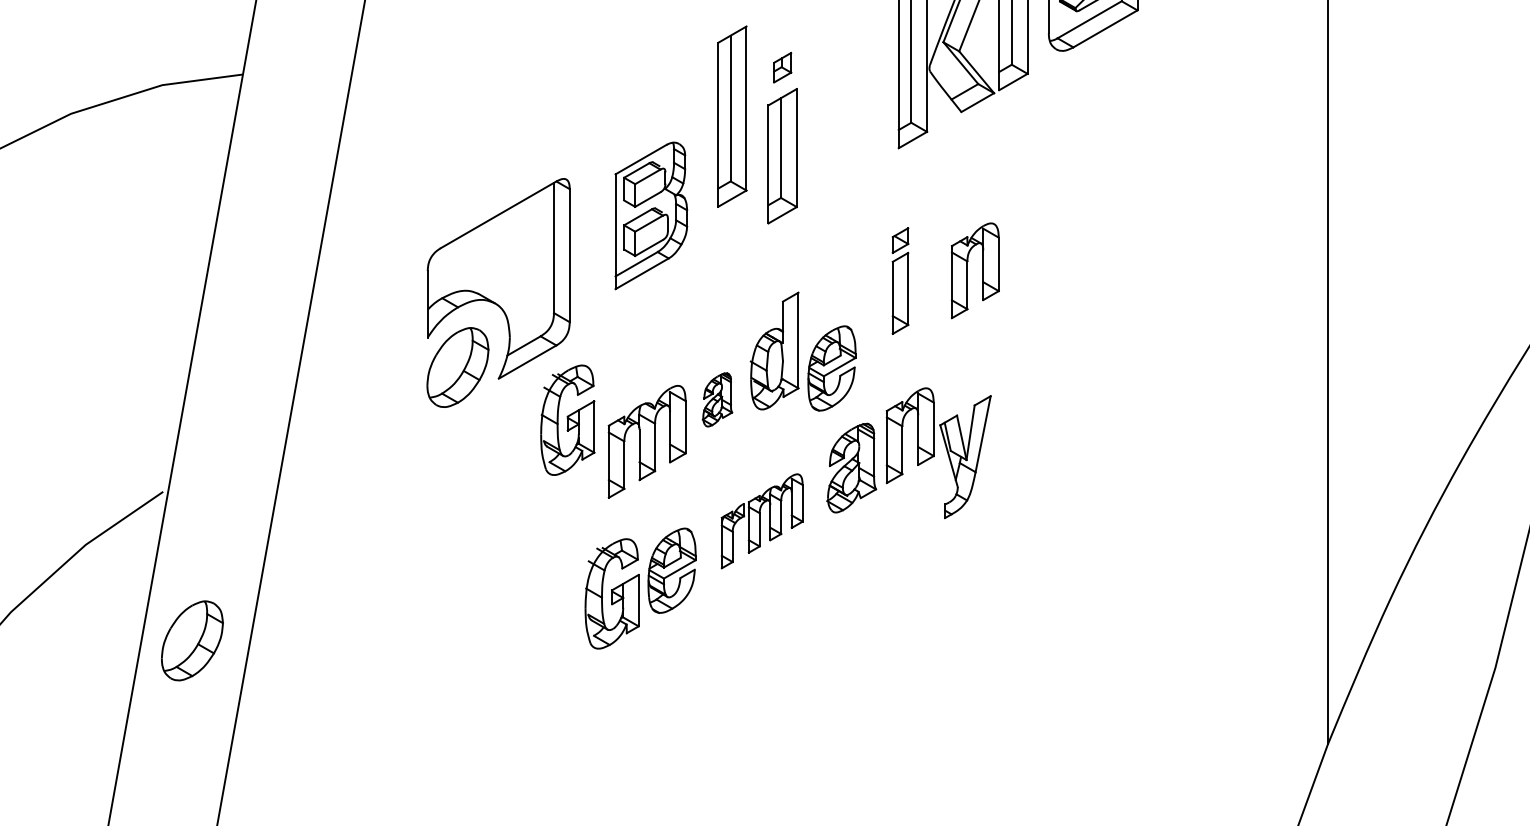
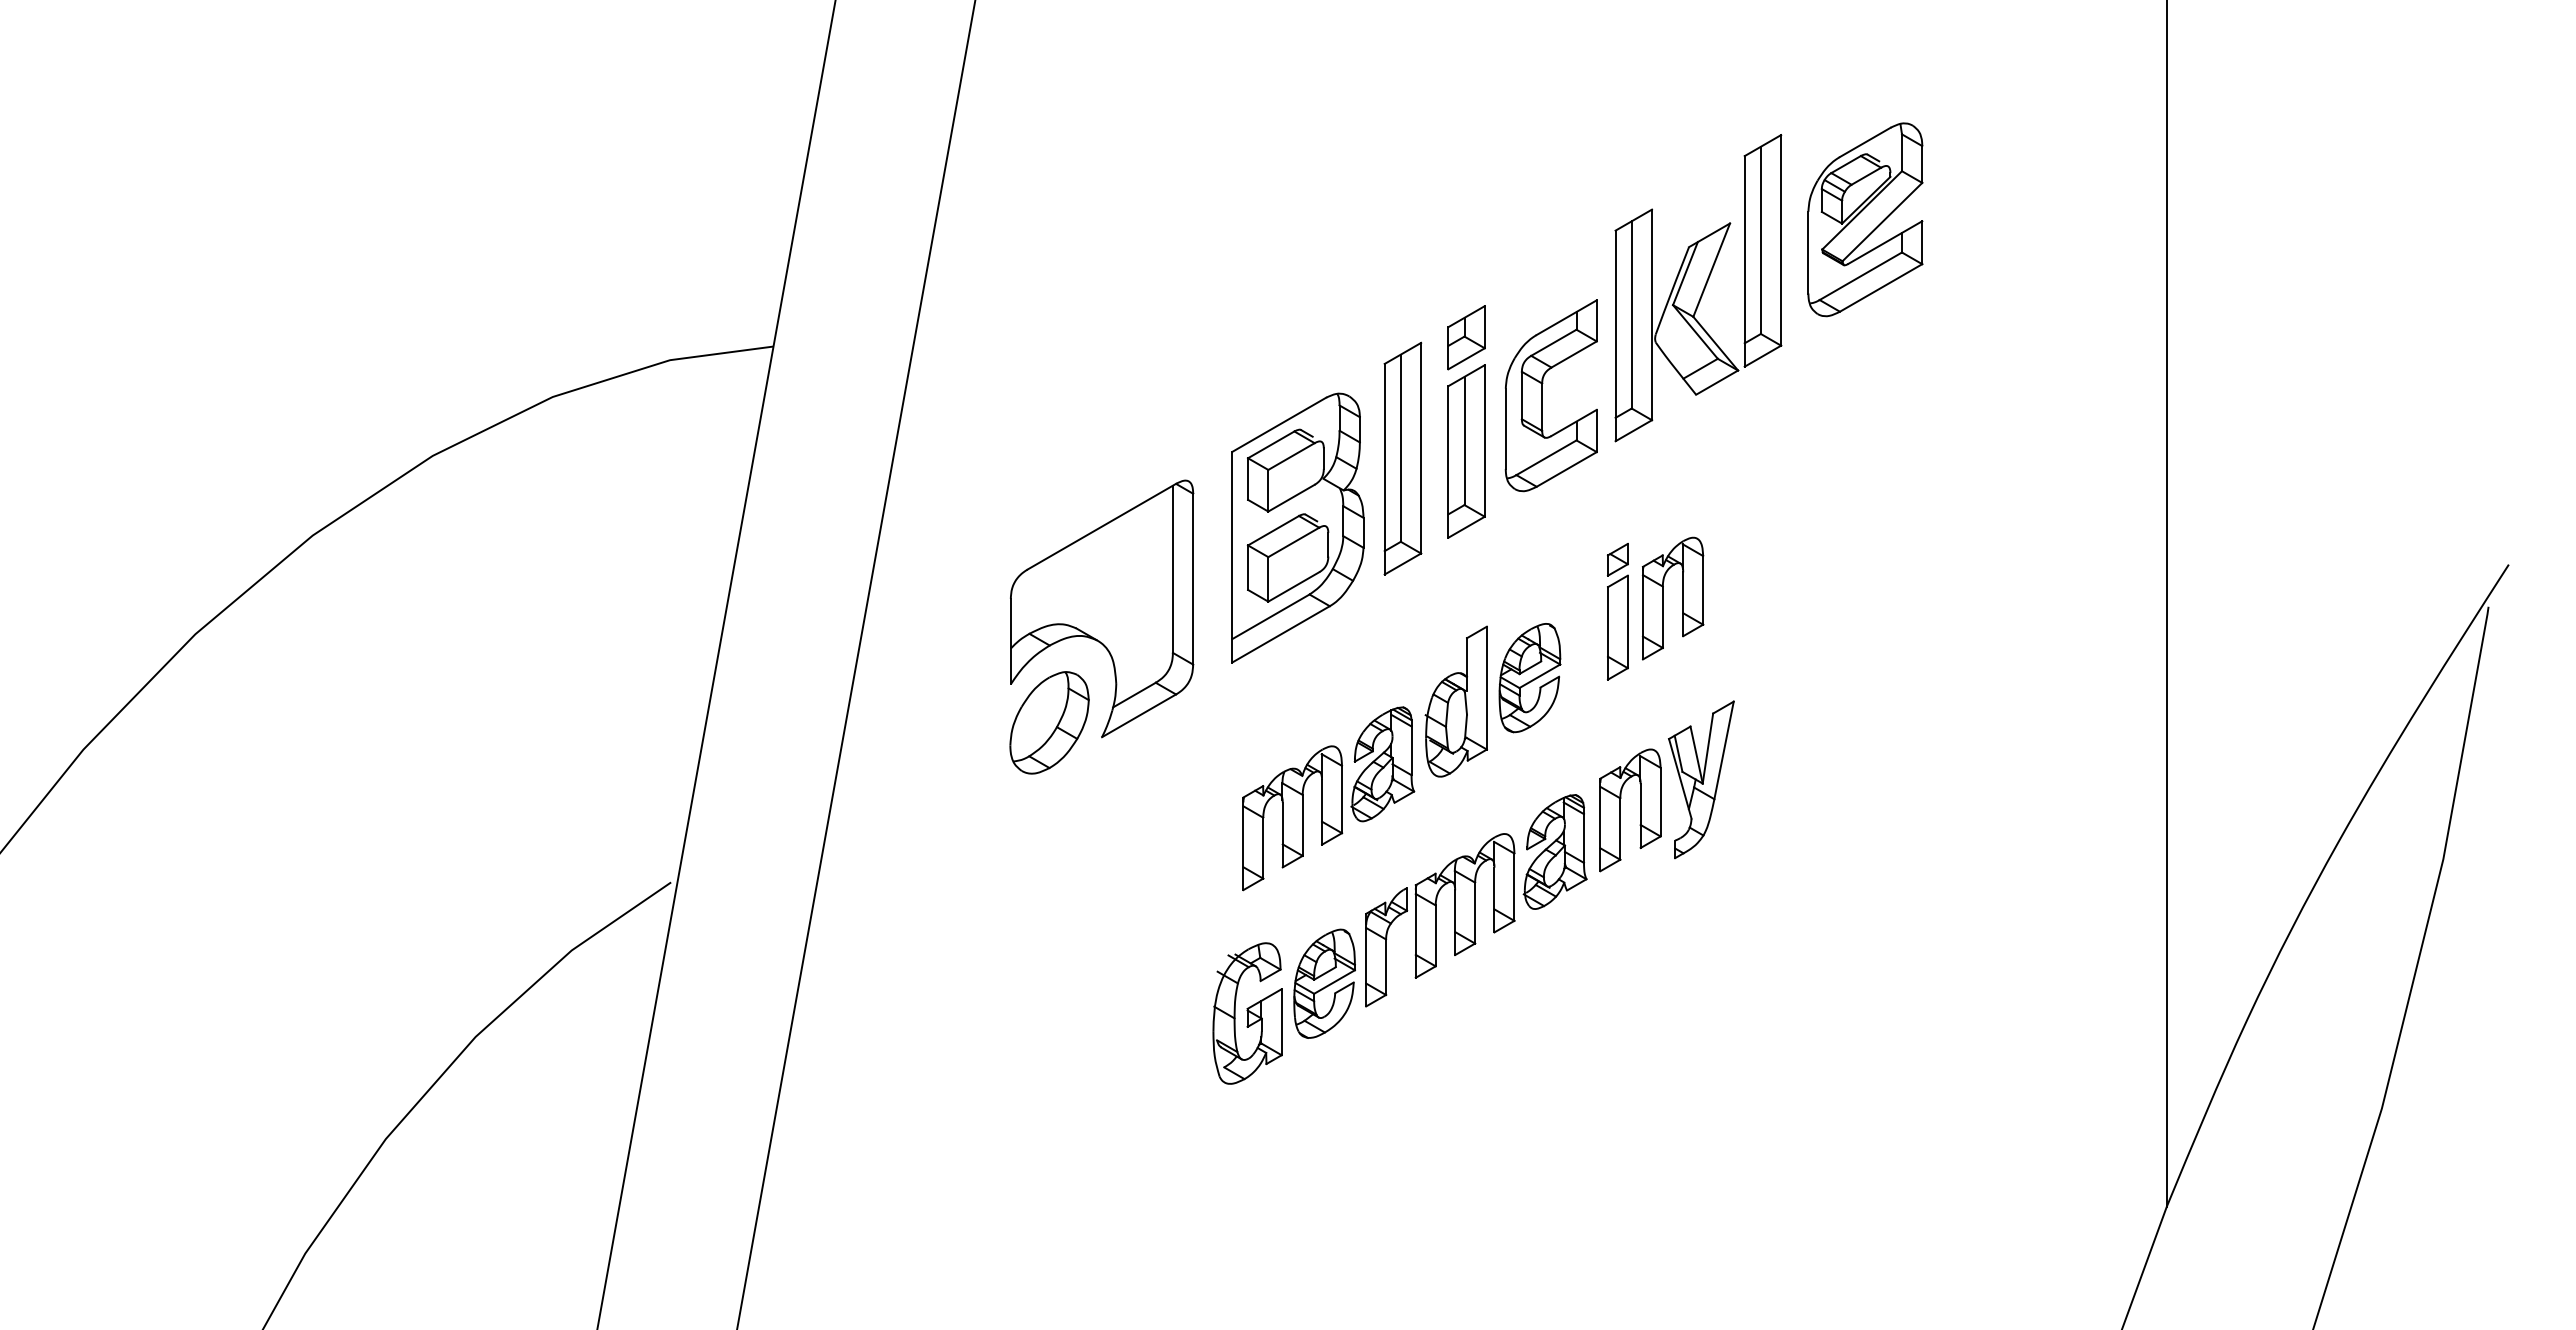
part: (782, 67) -> (1466, 337), size x1.67
part: (841, 112) -> (1542, 395), added
part: (731, 116) -> (1402, 458), moved
part: (650, 215) -> (1297, 527), size x1.43
part: (982, 270) -> (1682, 598), moved
part: (831, 368) -> (1529, 678), moved
part: (717, 399) -> (1382, 764), size x1.67
part: (567, 420) -> (1190, 790), removed
part: (965, 456) -> (1701, 779), moved
part: (762, 521) -> (1440, 920), size x1.43
part: (192, 640) -> (708, 1073), removed

